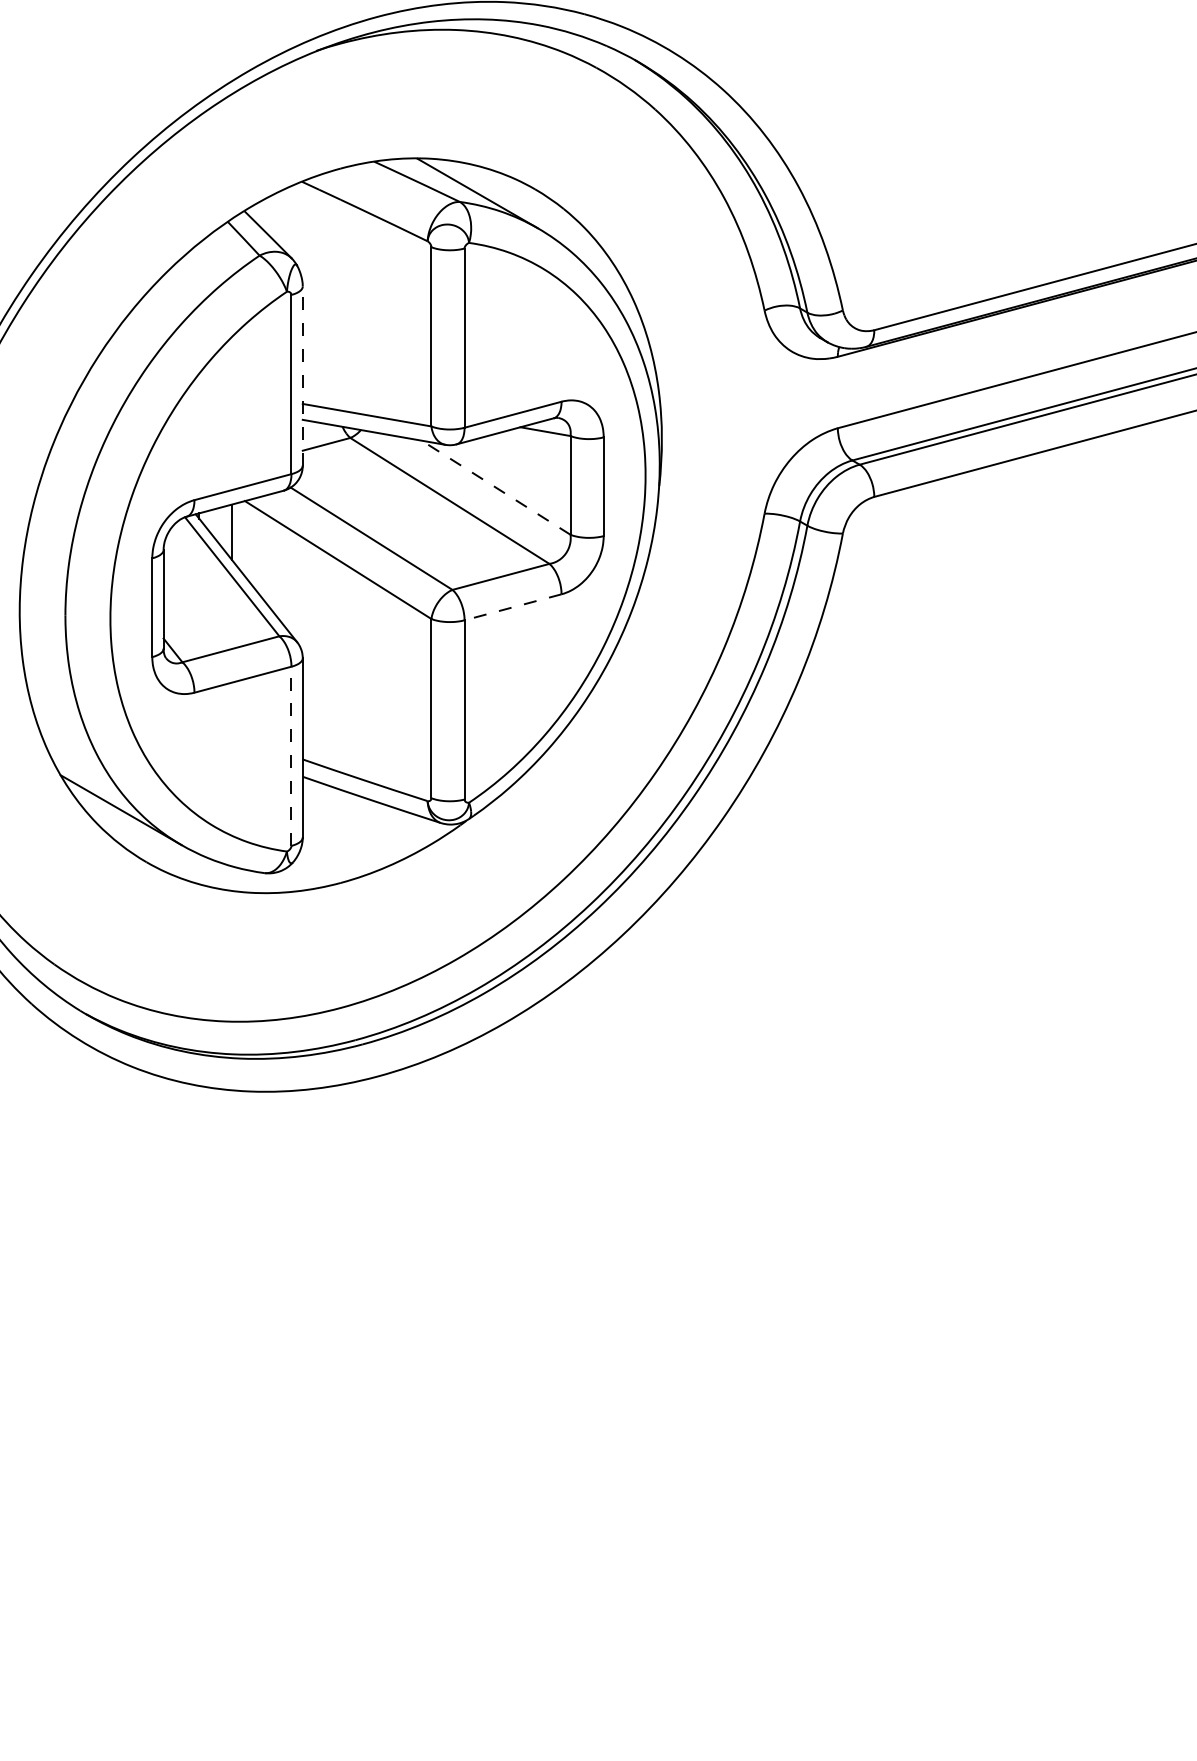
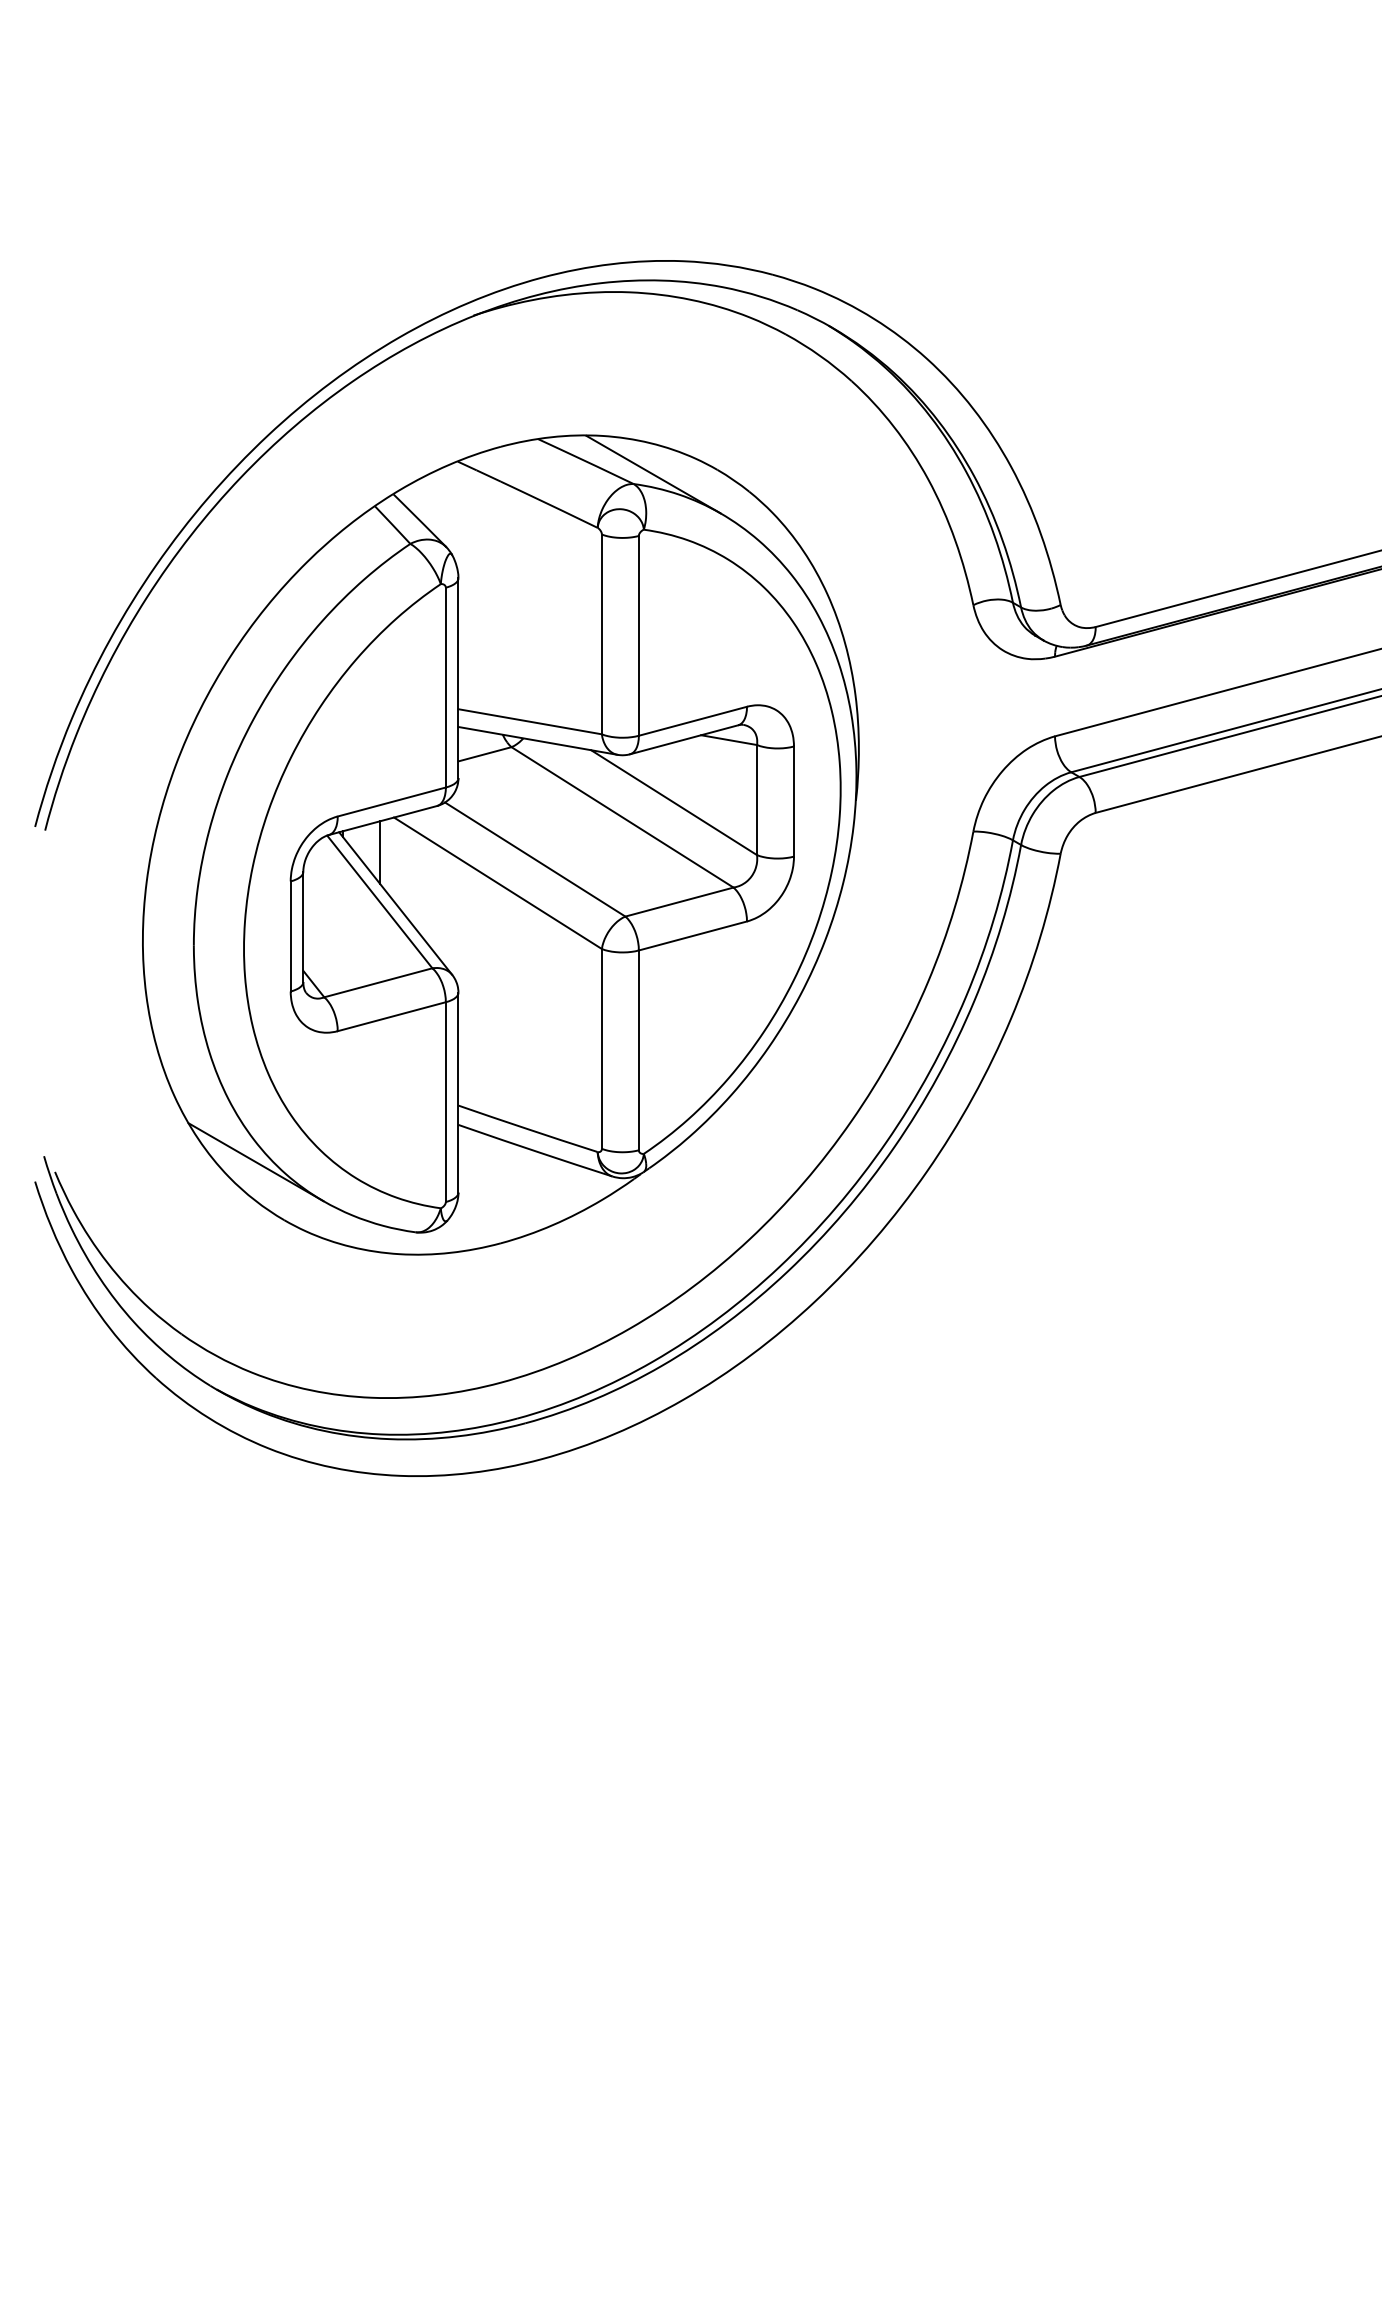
line: (302, 376) -> (458, 678), dashed -> solid
line: (495, 487) -> (673, 802), dashed -> solid
line: (512, 606) -> (692, 935), dashed -> solid
line: (291, 756) -> (445, 1102), dashed -> solid

